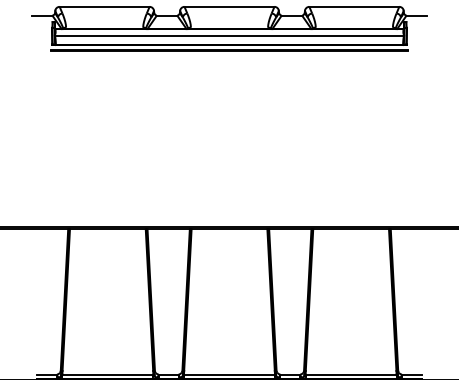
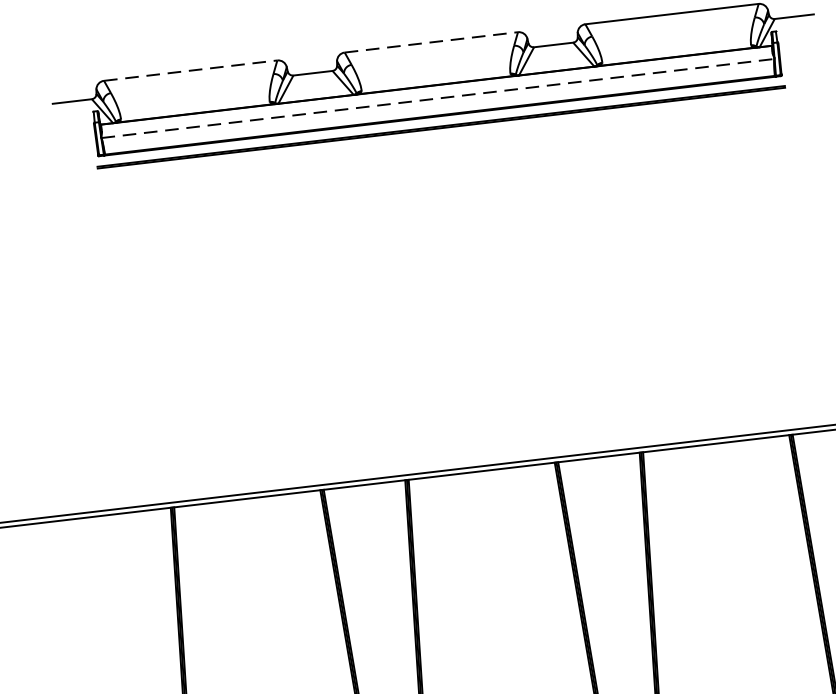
line: (104, 6) -> (190, 69), solid -> dashed
line: (229, 6) -> (431, 41), solid -> dashed
line: (229, 35) -> (437, 97), solid -> dashed

